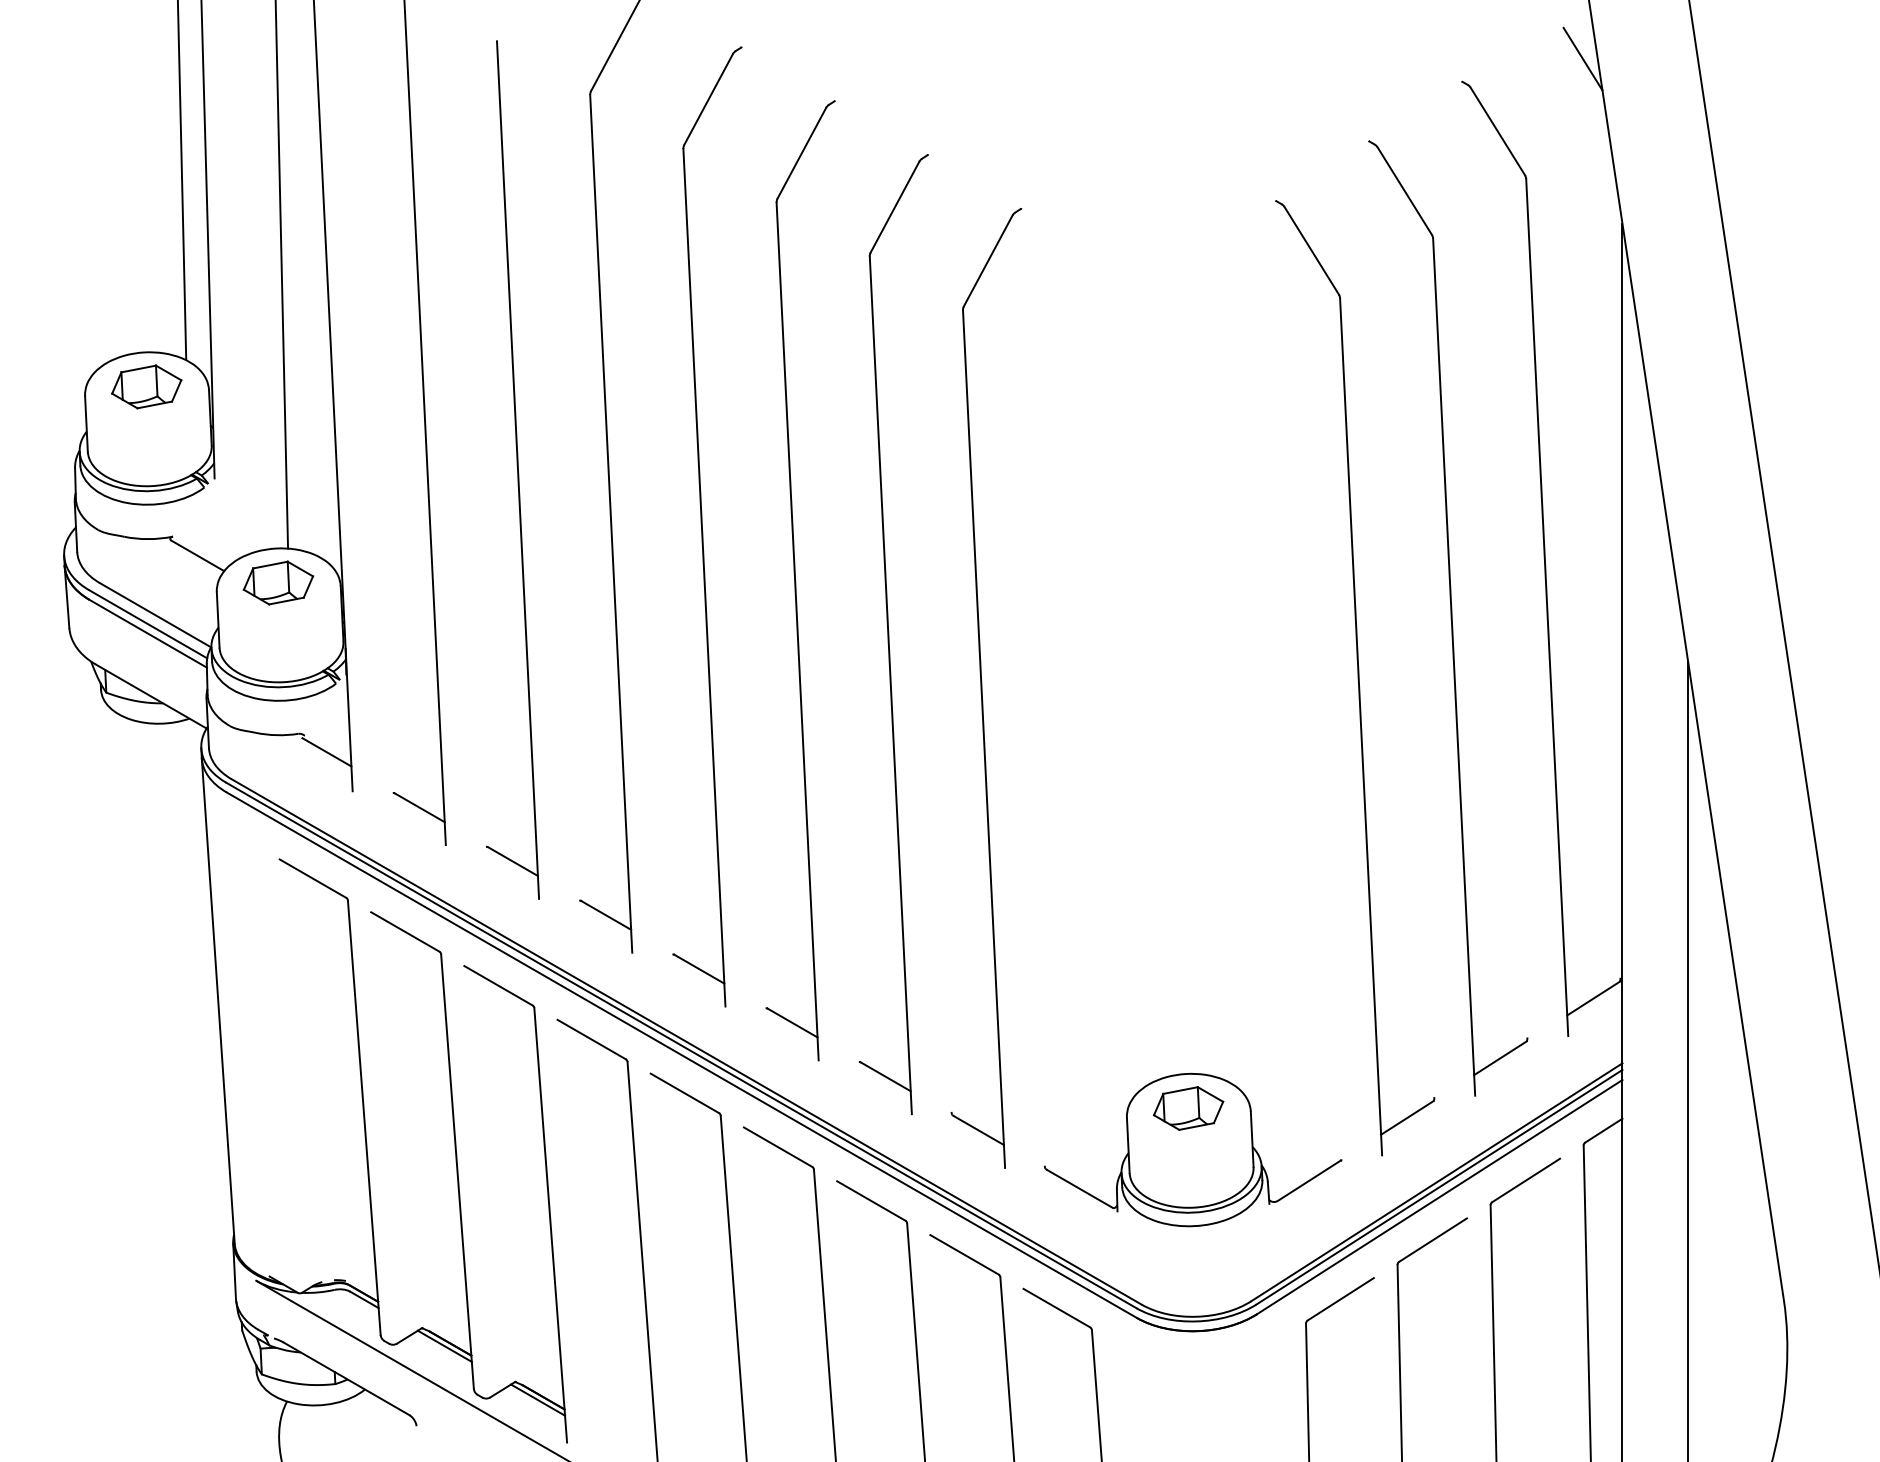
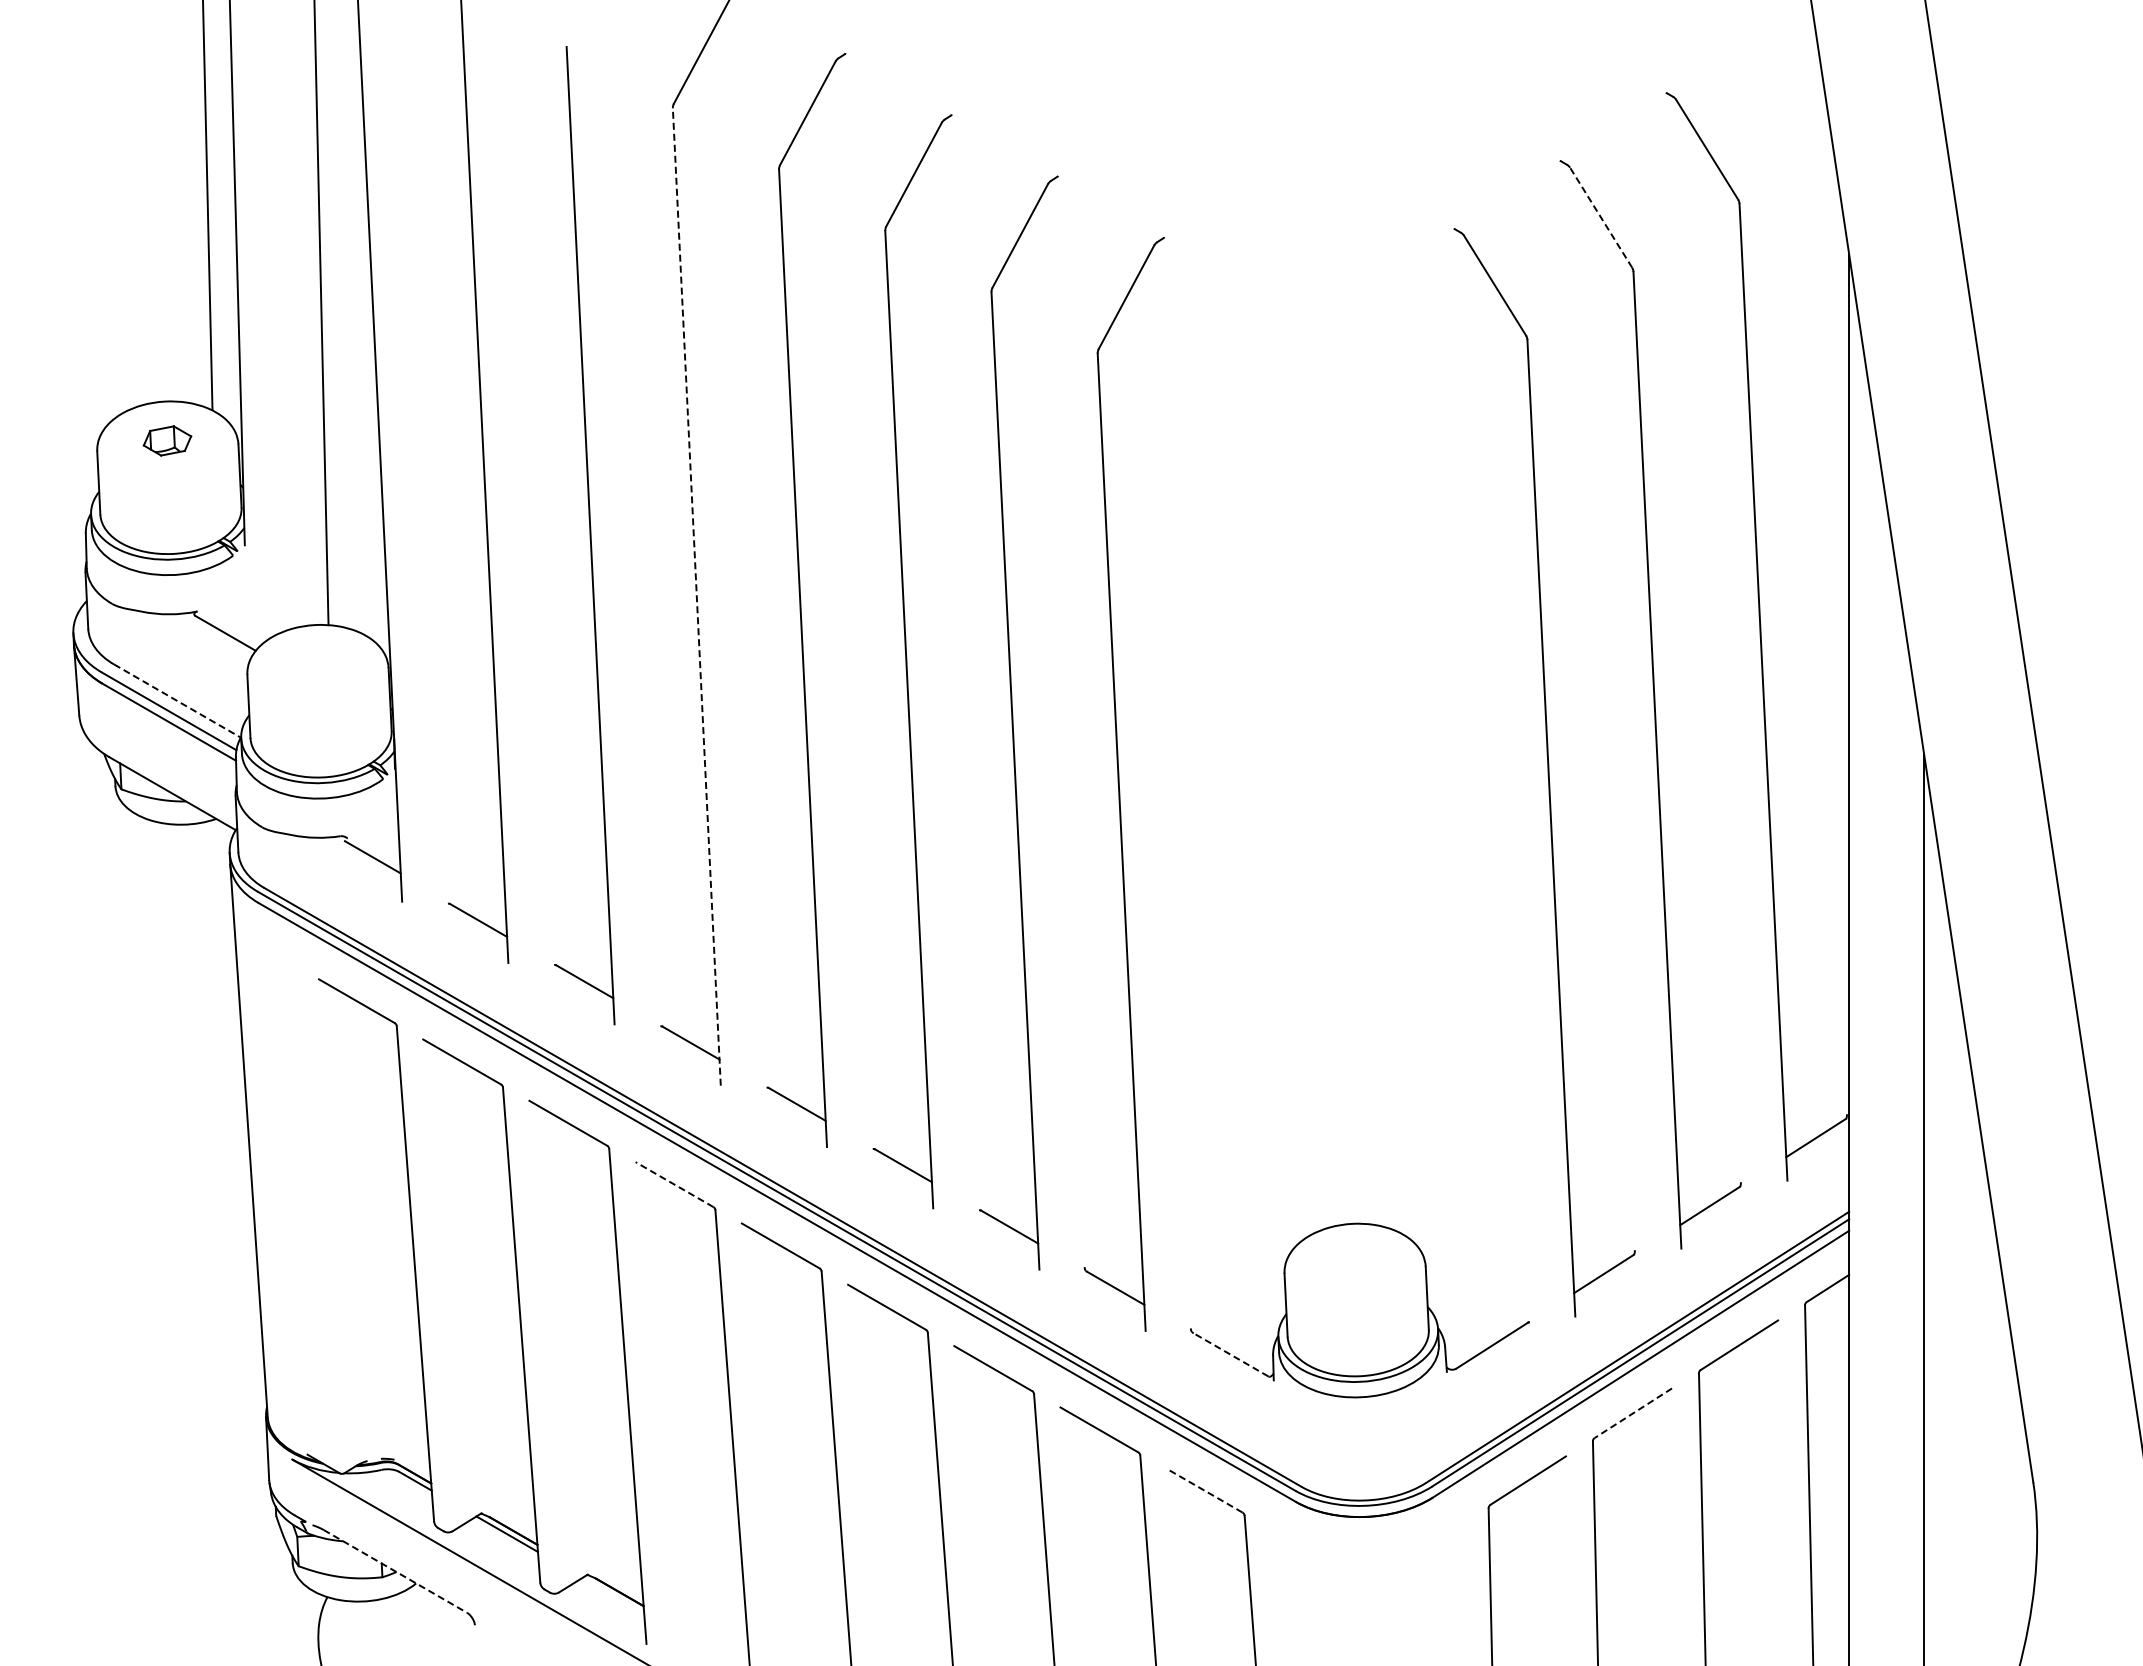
line: (1583, 59) -> (1804, 67), removed
line: (1405, 190) -> (1601, 217), solid -> dashed
part: (146, 386) -> (167, 440), size x0.6
line: (610, 523) -> (696, 596), solid -> dashed
part: (278, 583) -> (317, 664), removed
line: (155, 615) -> (177, 701), solid -> dashed
line: (591, 1039) -> (674, 1184), solid -> dashed
part: (1188, 1107) -> (1354, 1262), removed
line: (1079, 1188) -> (1230, 1354), solid -> dashed
line: (1433, 1240) -> (1633, 1413), solid -> dashed
line: (1056, 1307) -> (1204, 1490), solid -> dashed
line: (346, 1379) -> (395, 1571), solid -> dashed
line: (538, 1400) -> (613, 1595), removed

